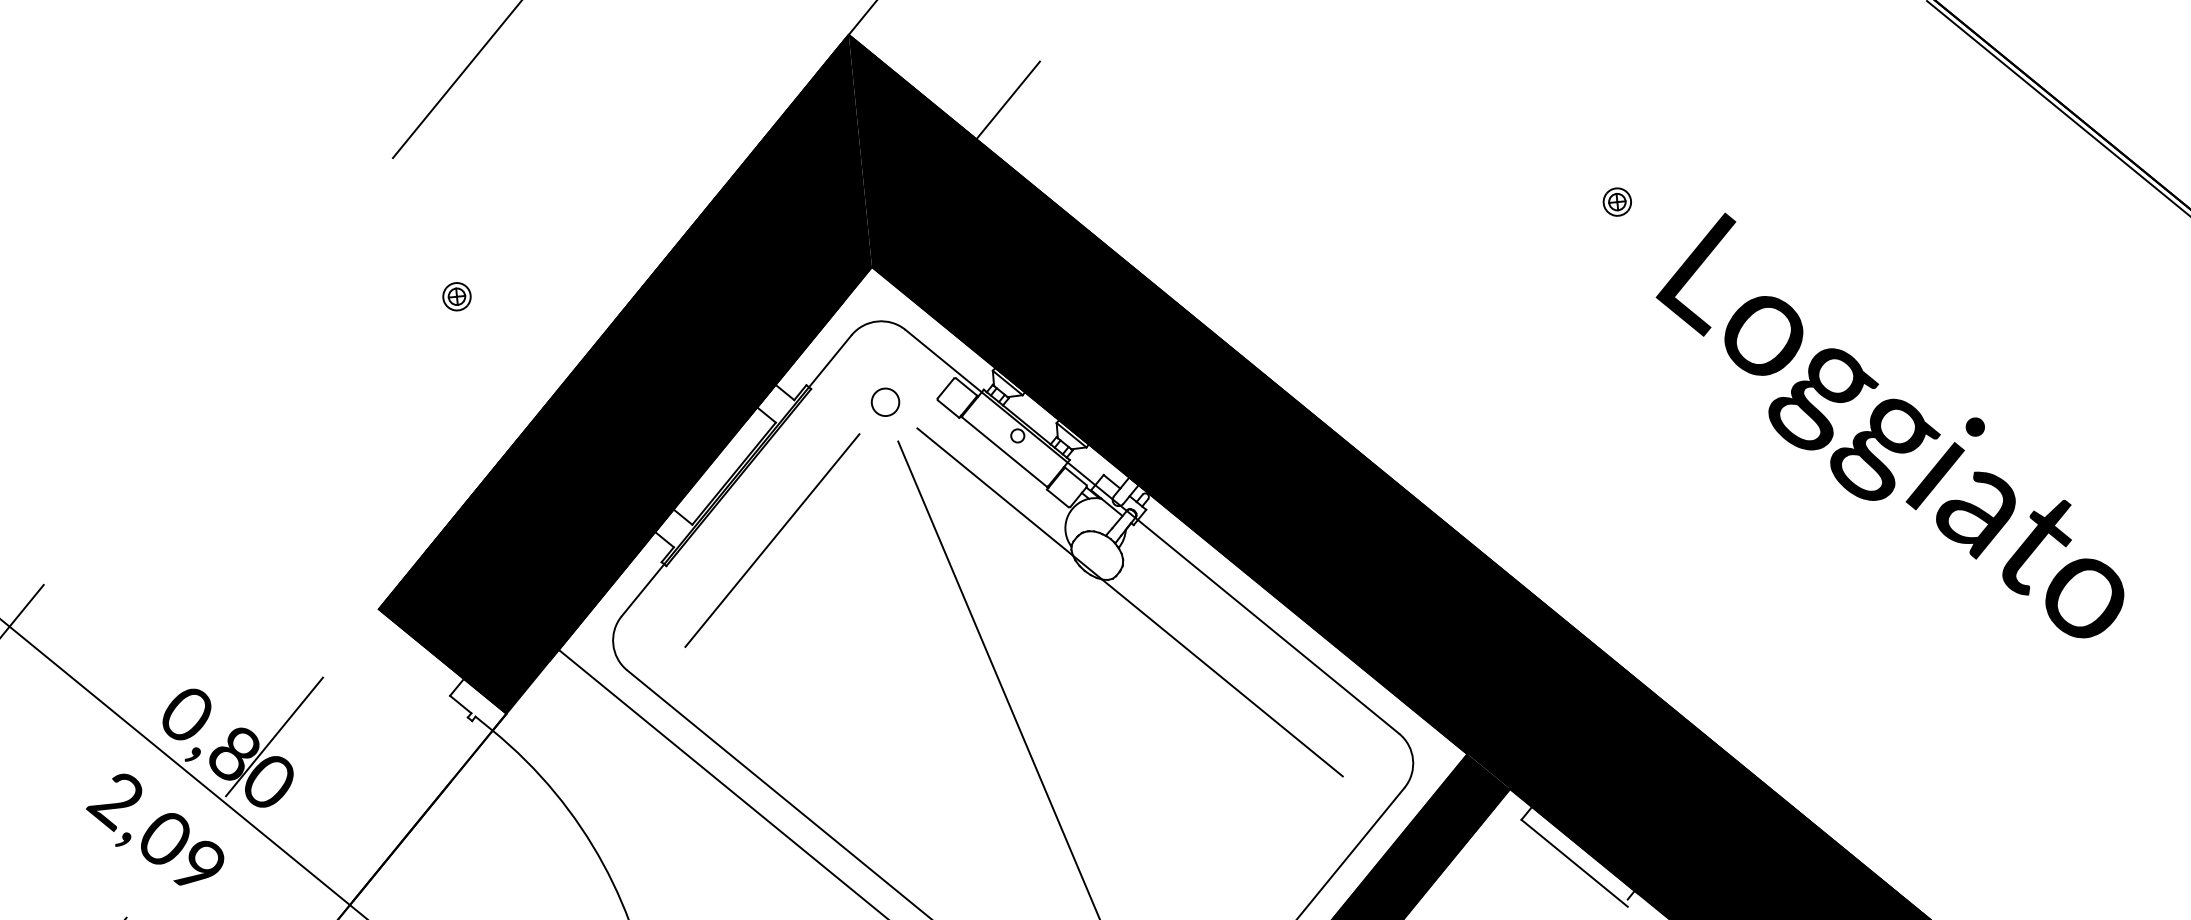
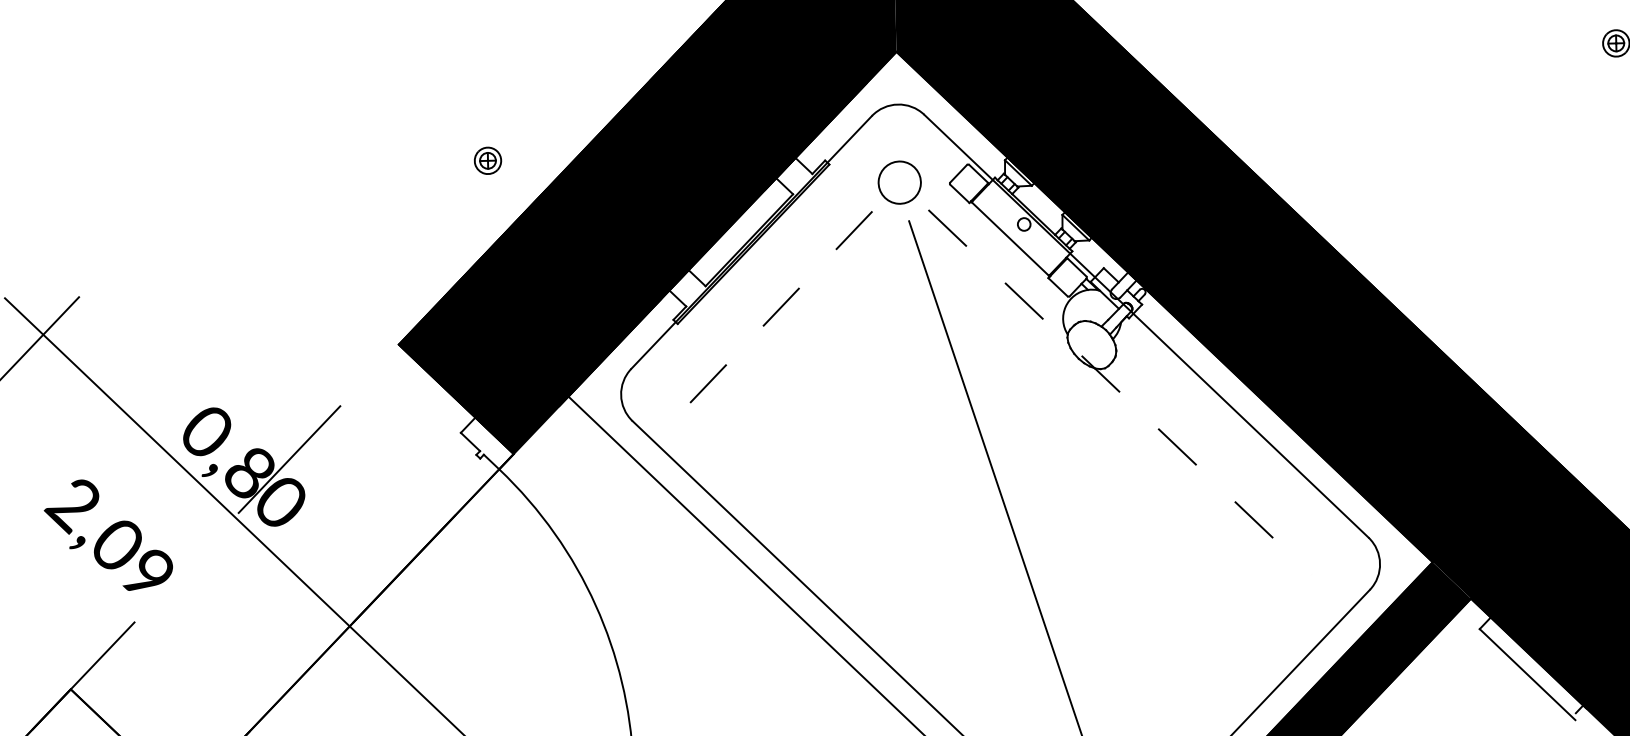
part: (456, 296) -> (487, 160), moved
circle: (885, 402) -> (899, 182), size x1.6
line: (772, 540) -> (781, 307), solid -> dashed
line: (1130, 602) -> (1120, 392), solid -> dashed
text: (155, 829) -> (109, 535), moved

